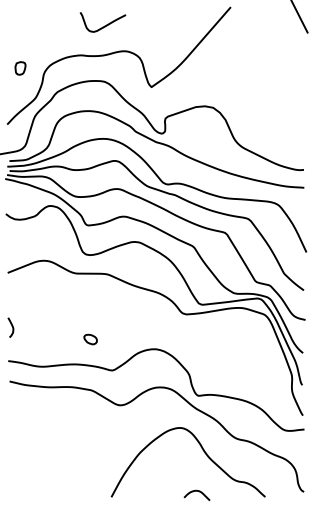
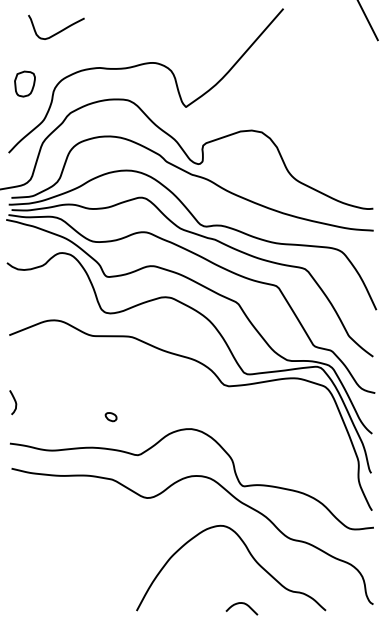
curve: (104, 25) -> (58, 31), moved
part: (20, 68) -> (24, 83), size x1.6
part: (90, 339) -> (110, 416), size x0.7

